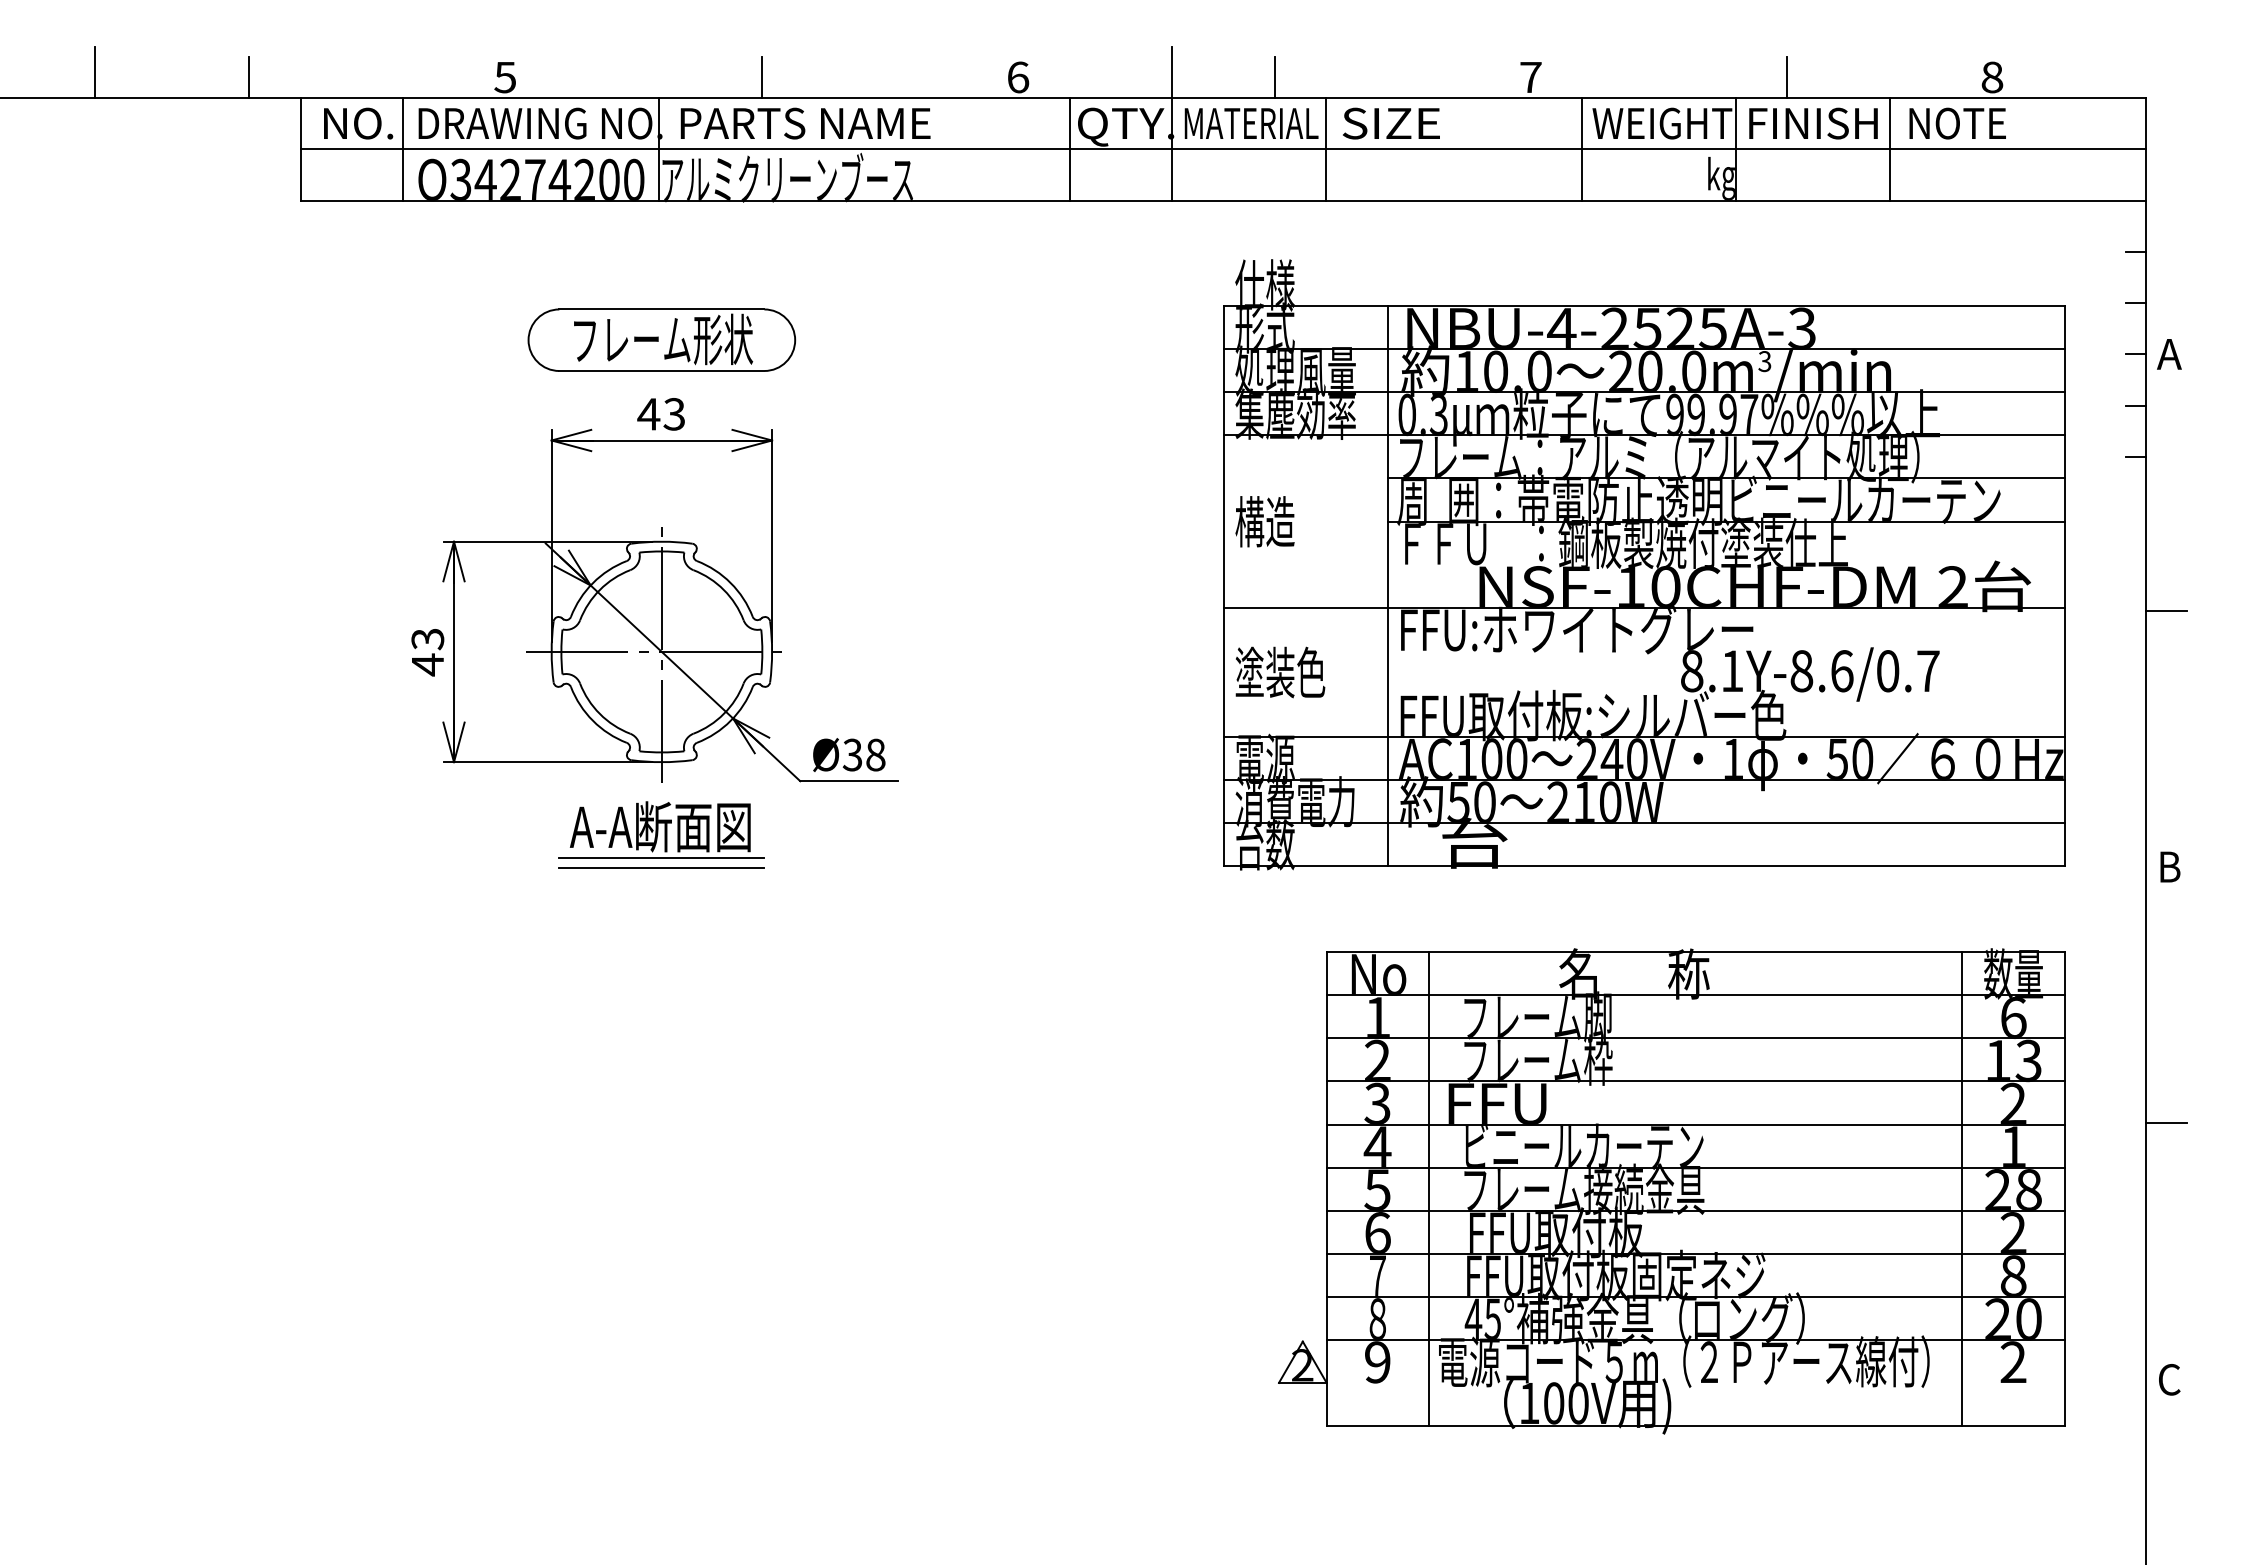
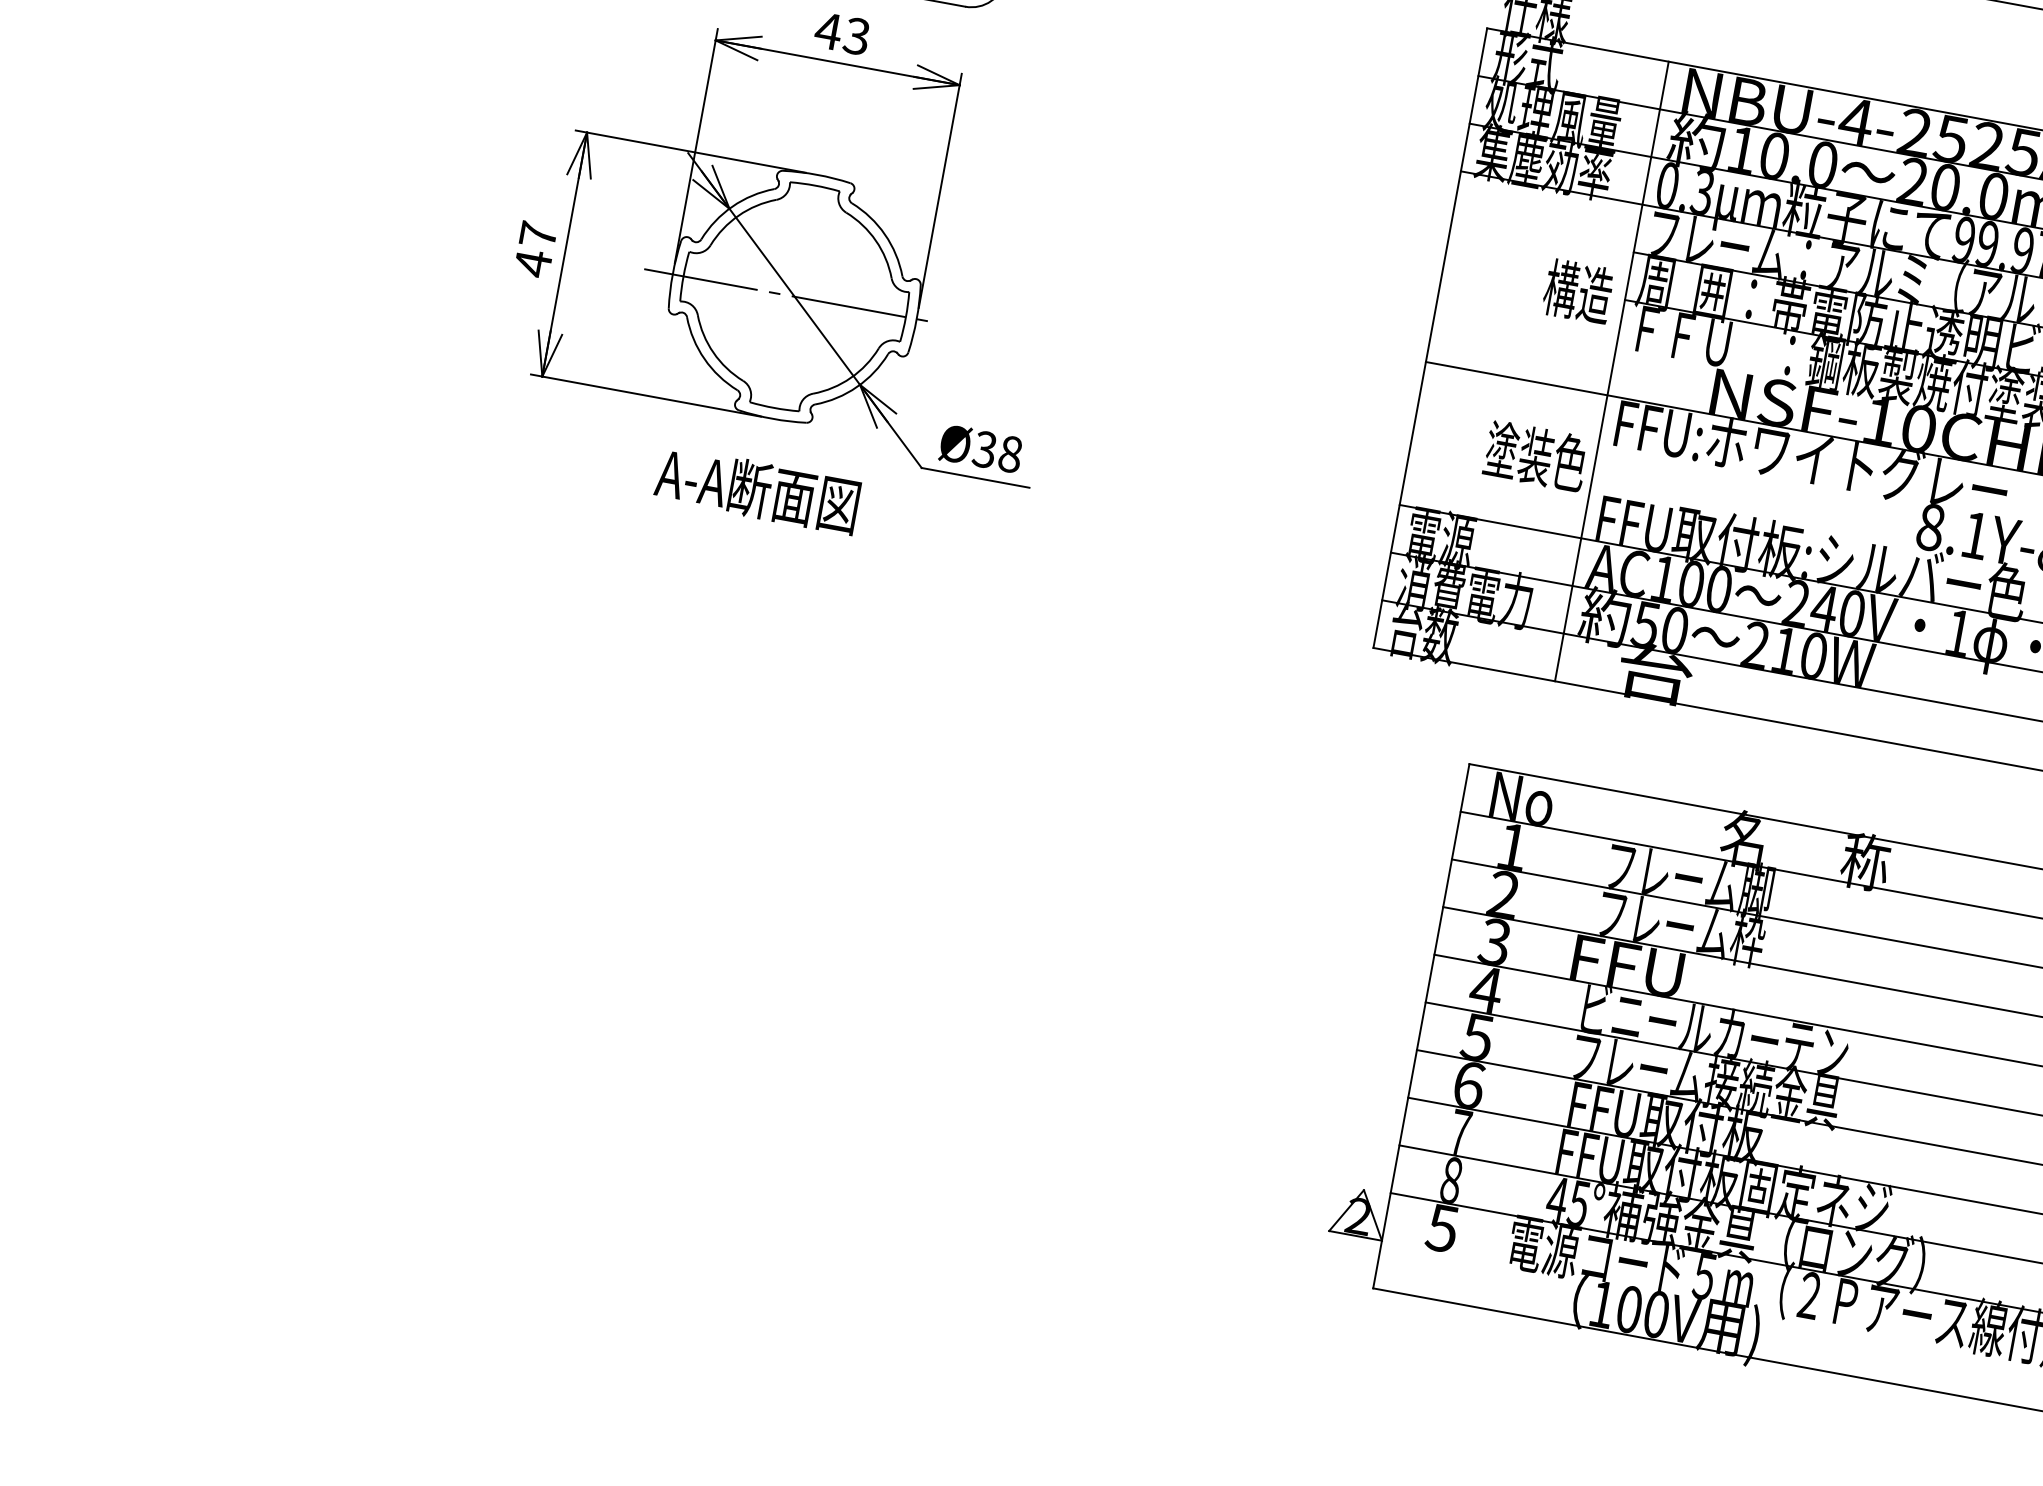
text: (1264, 521) -> (1577, 291), moved
text: (427, 639) -> (537, 235), 43 -> 47
line: (661, 652) -> (794, 297), removed
text: (1280, 672) -> (1536, 456), moved
line: (661, 858) -> (752, 525), removed
line: (661, 868) -> (750, 536), removed
line: (1429, 1188) -> (1535, 1046), removed
text: (1377, 1362) -> (1442, 1228), 9 -> 5

